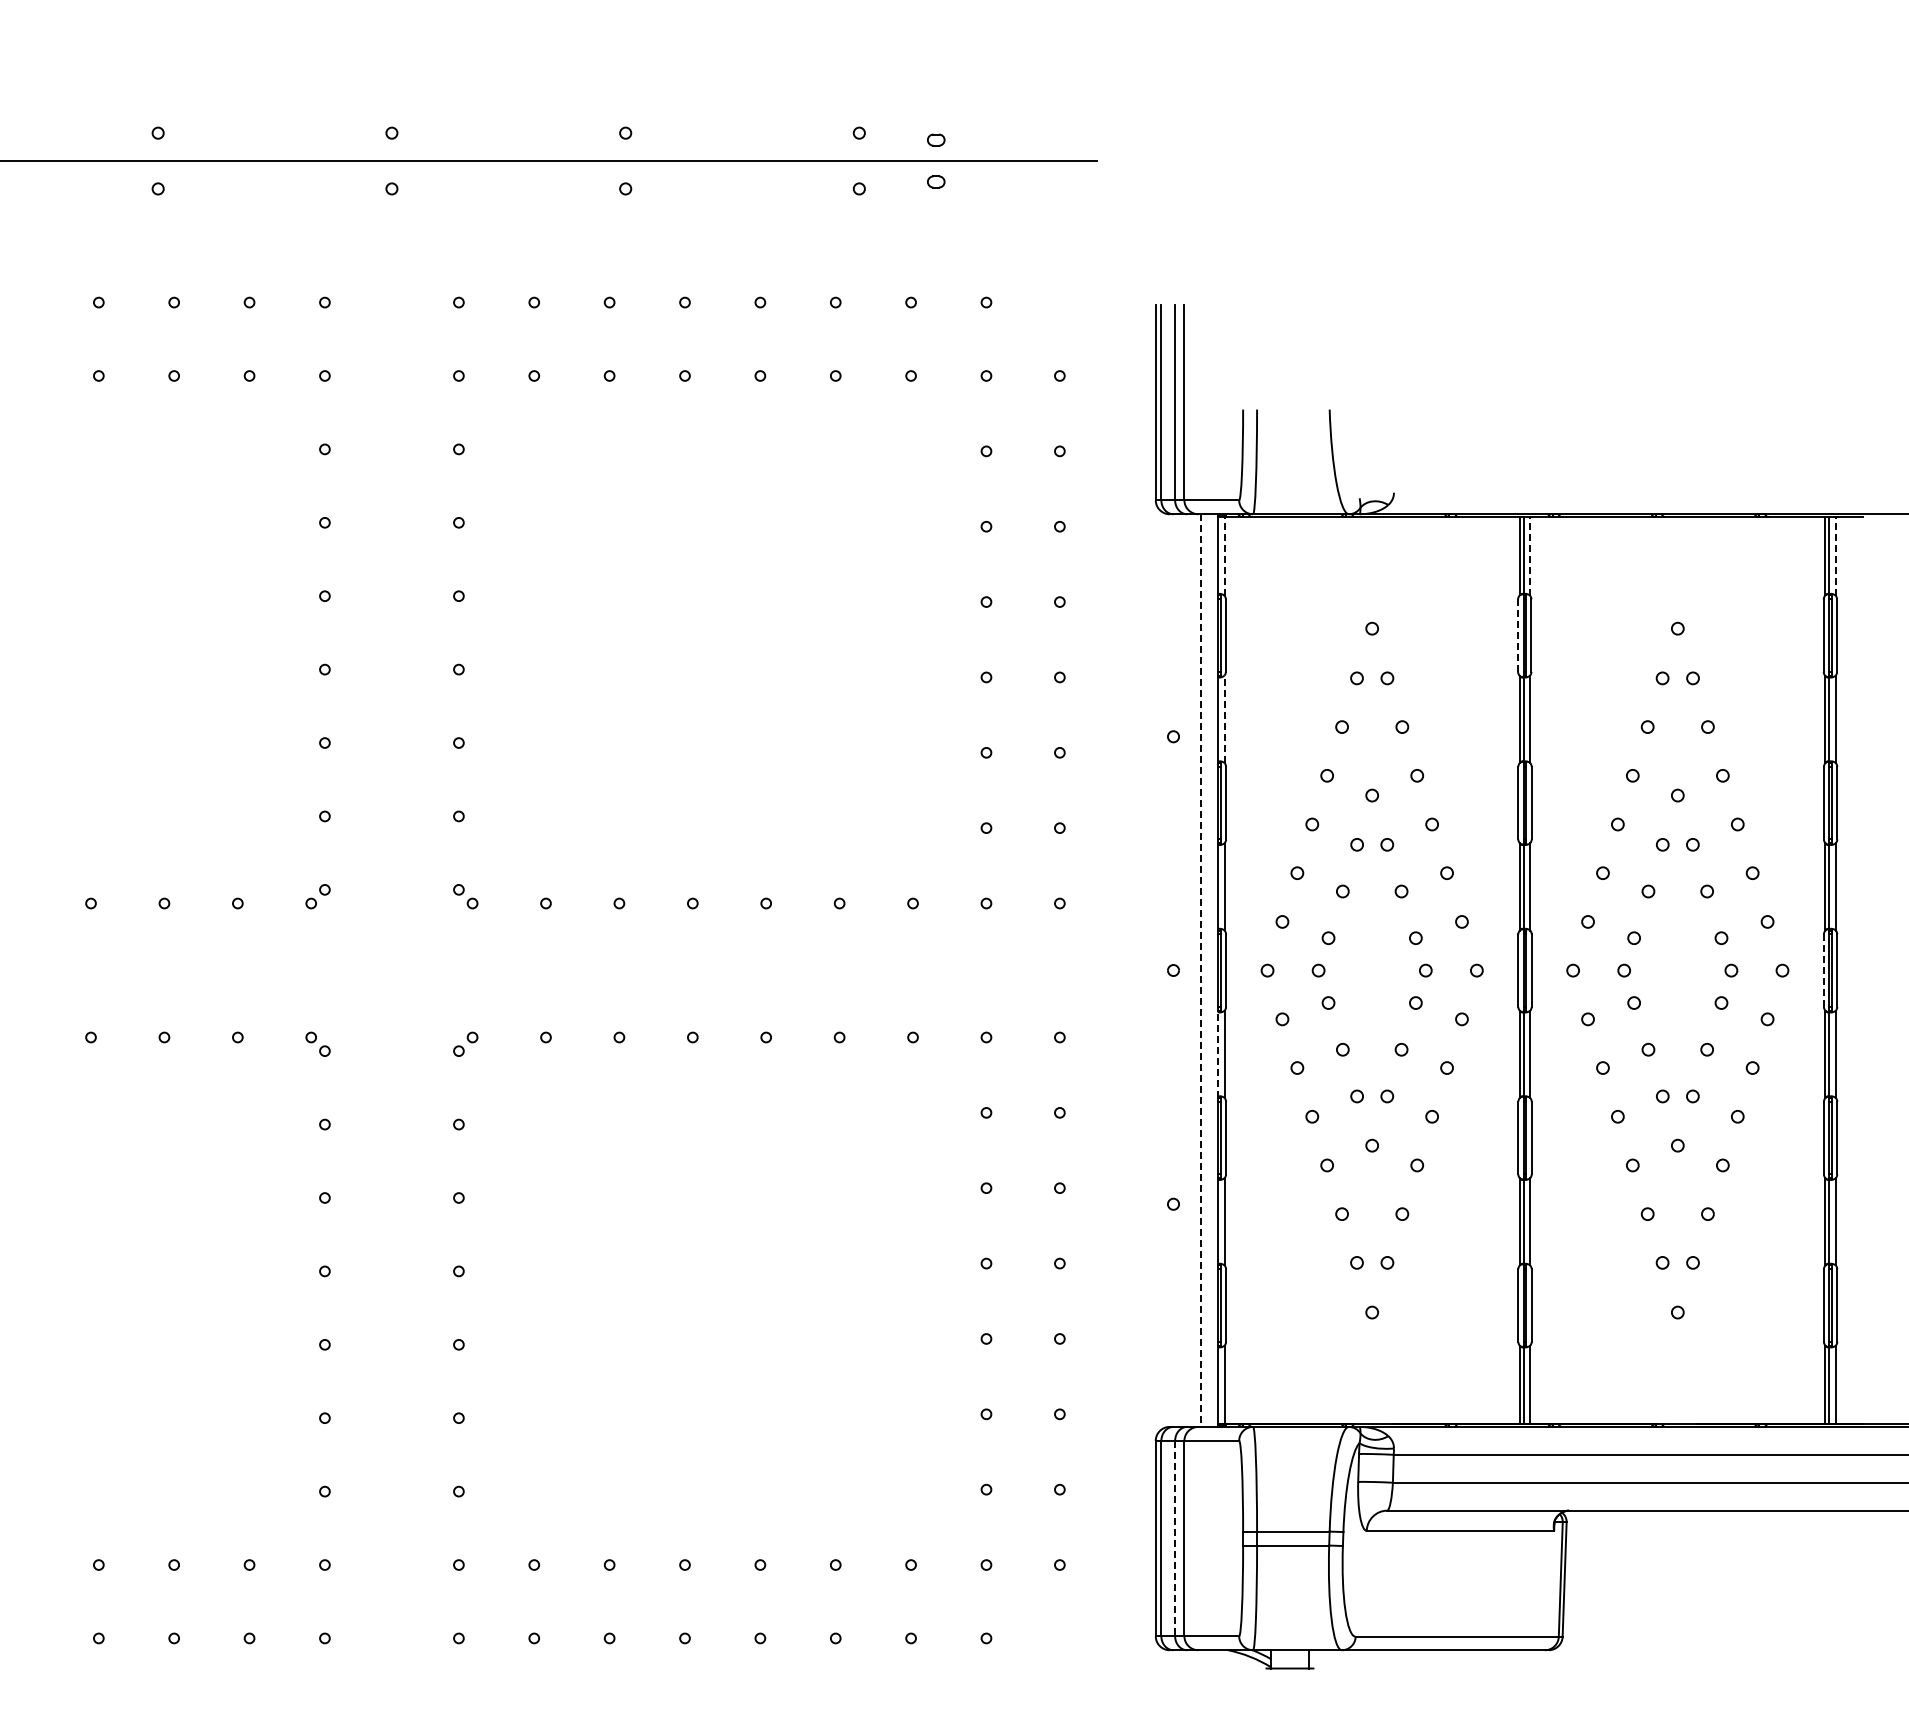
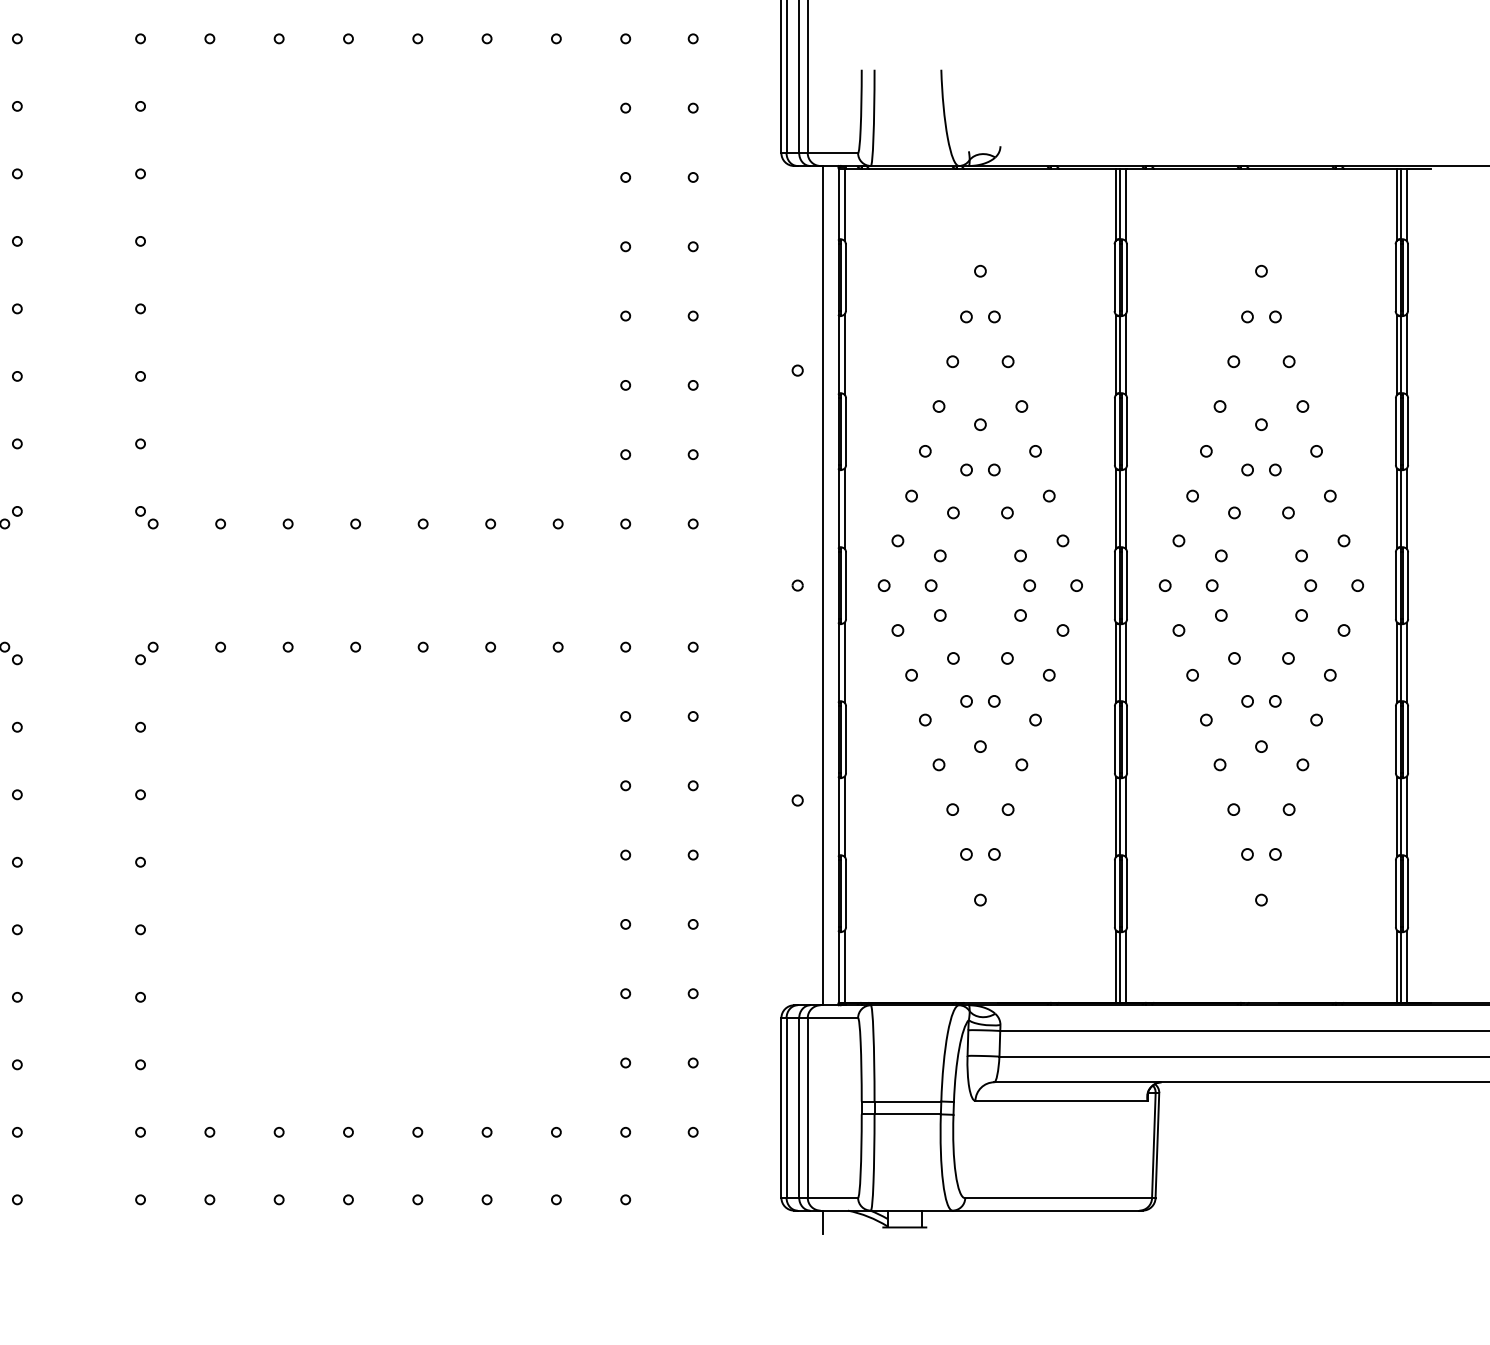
line: (1224, 555) -> (844, 203), dashed -> solid
line: (1530, 555) -> (1125, 203), dashed -> solid
line: (1835, 555) -> (1406, 203), dashed -> solid
line: (1518, 635) -> (1114, 277), dashed -> solid
line: (1224, 719) -> (844, 354), dashed -> solid
line: (1823, 970) -> (1395, 585), dashed -> solid
line: (1201, 971) -> (823, 586), dashed -> solid
line: (1218, 1054) -> (839, 662), dashed -> solid
line: (1175, 1538) -> (799, 1107), dashed -> solid
line: (1201, 1662) -> (823, 1221), added

